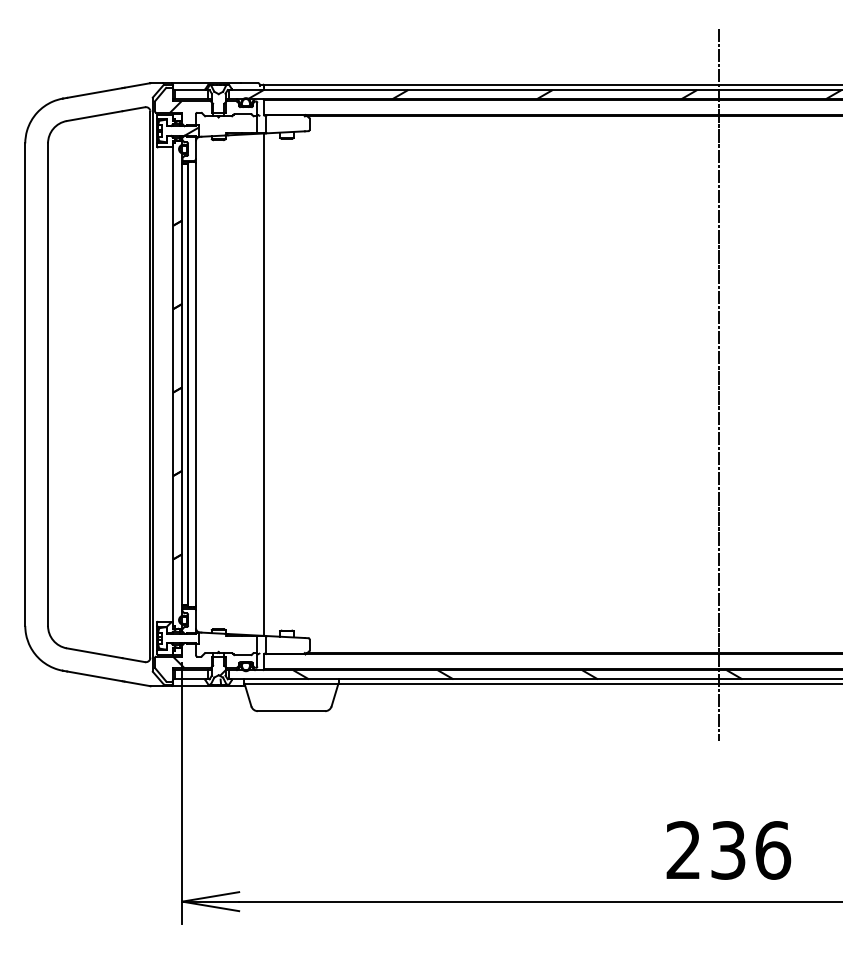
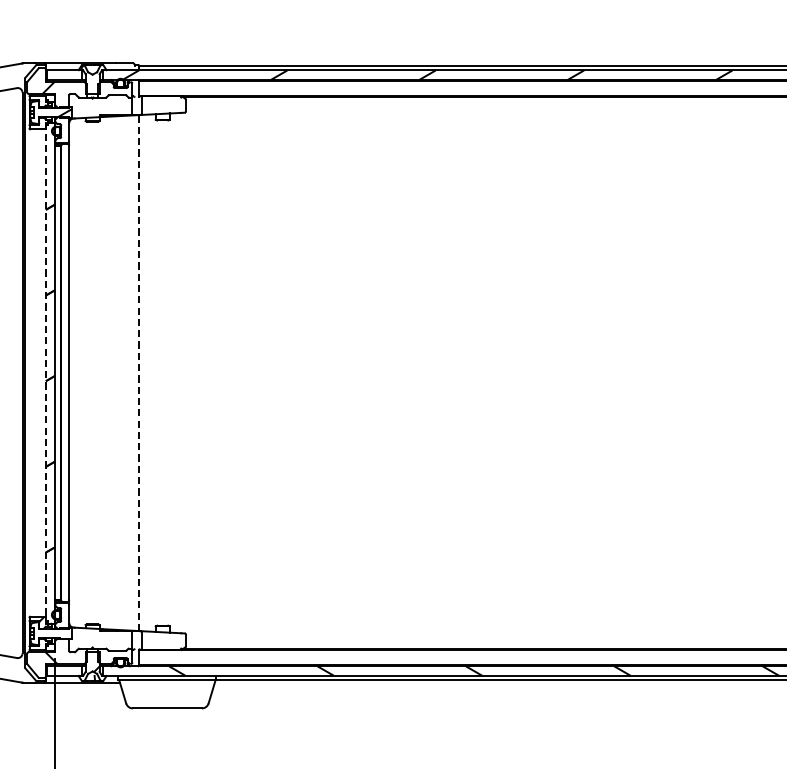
line: (173, 384) -> (46, 372), solid -> dashed
line: (264, 384) -> (139, 372), solid -> dashed
line: (719, 384) -> (606, 372), removed

